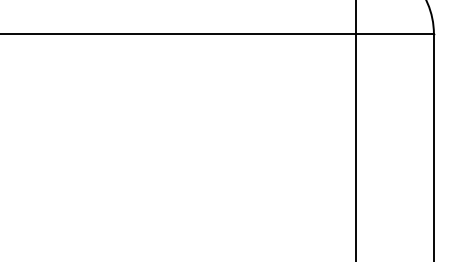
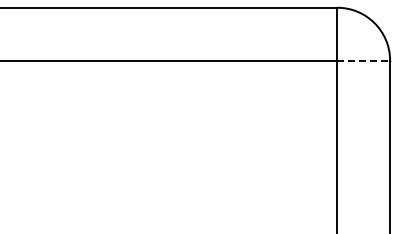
line: (395, 34) -> (364, 60), solid -> dashed

